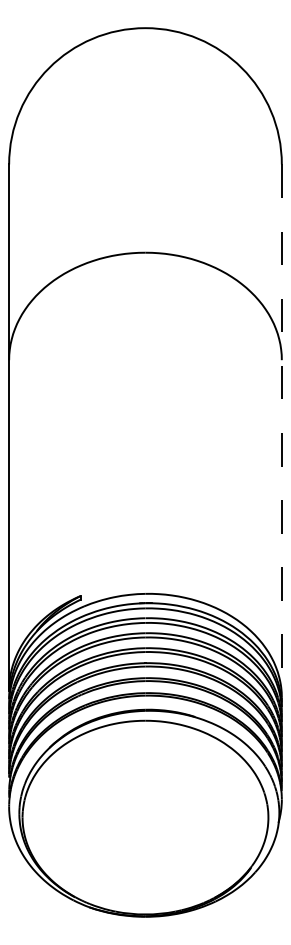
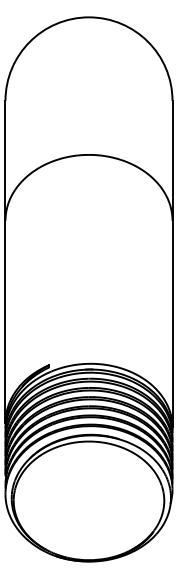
line: (281, 431) -> (172, 264), dashed -> solid

